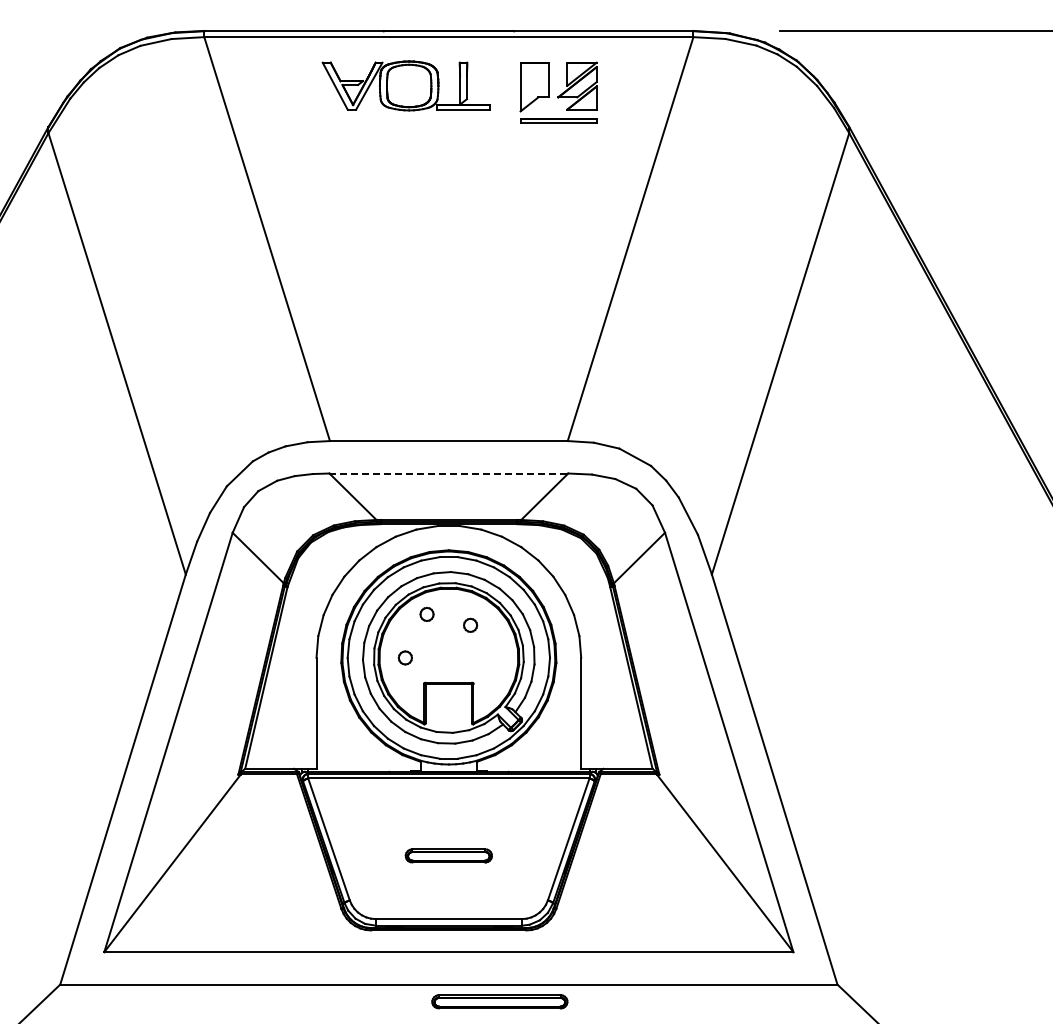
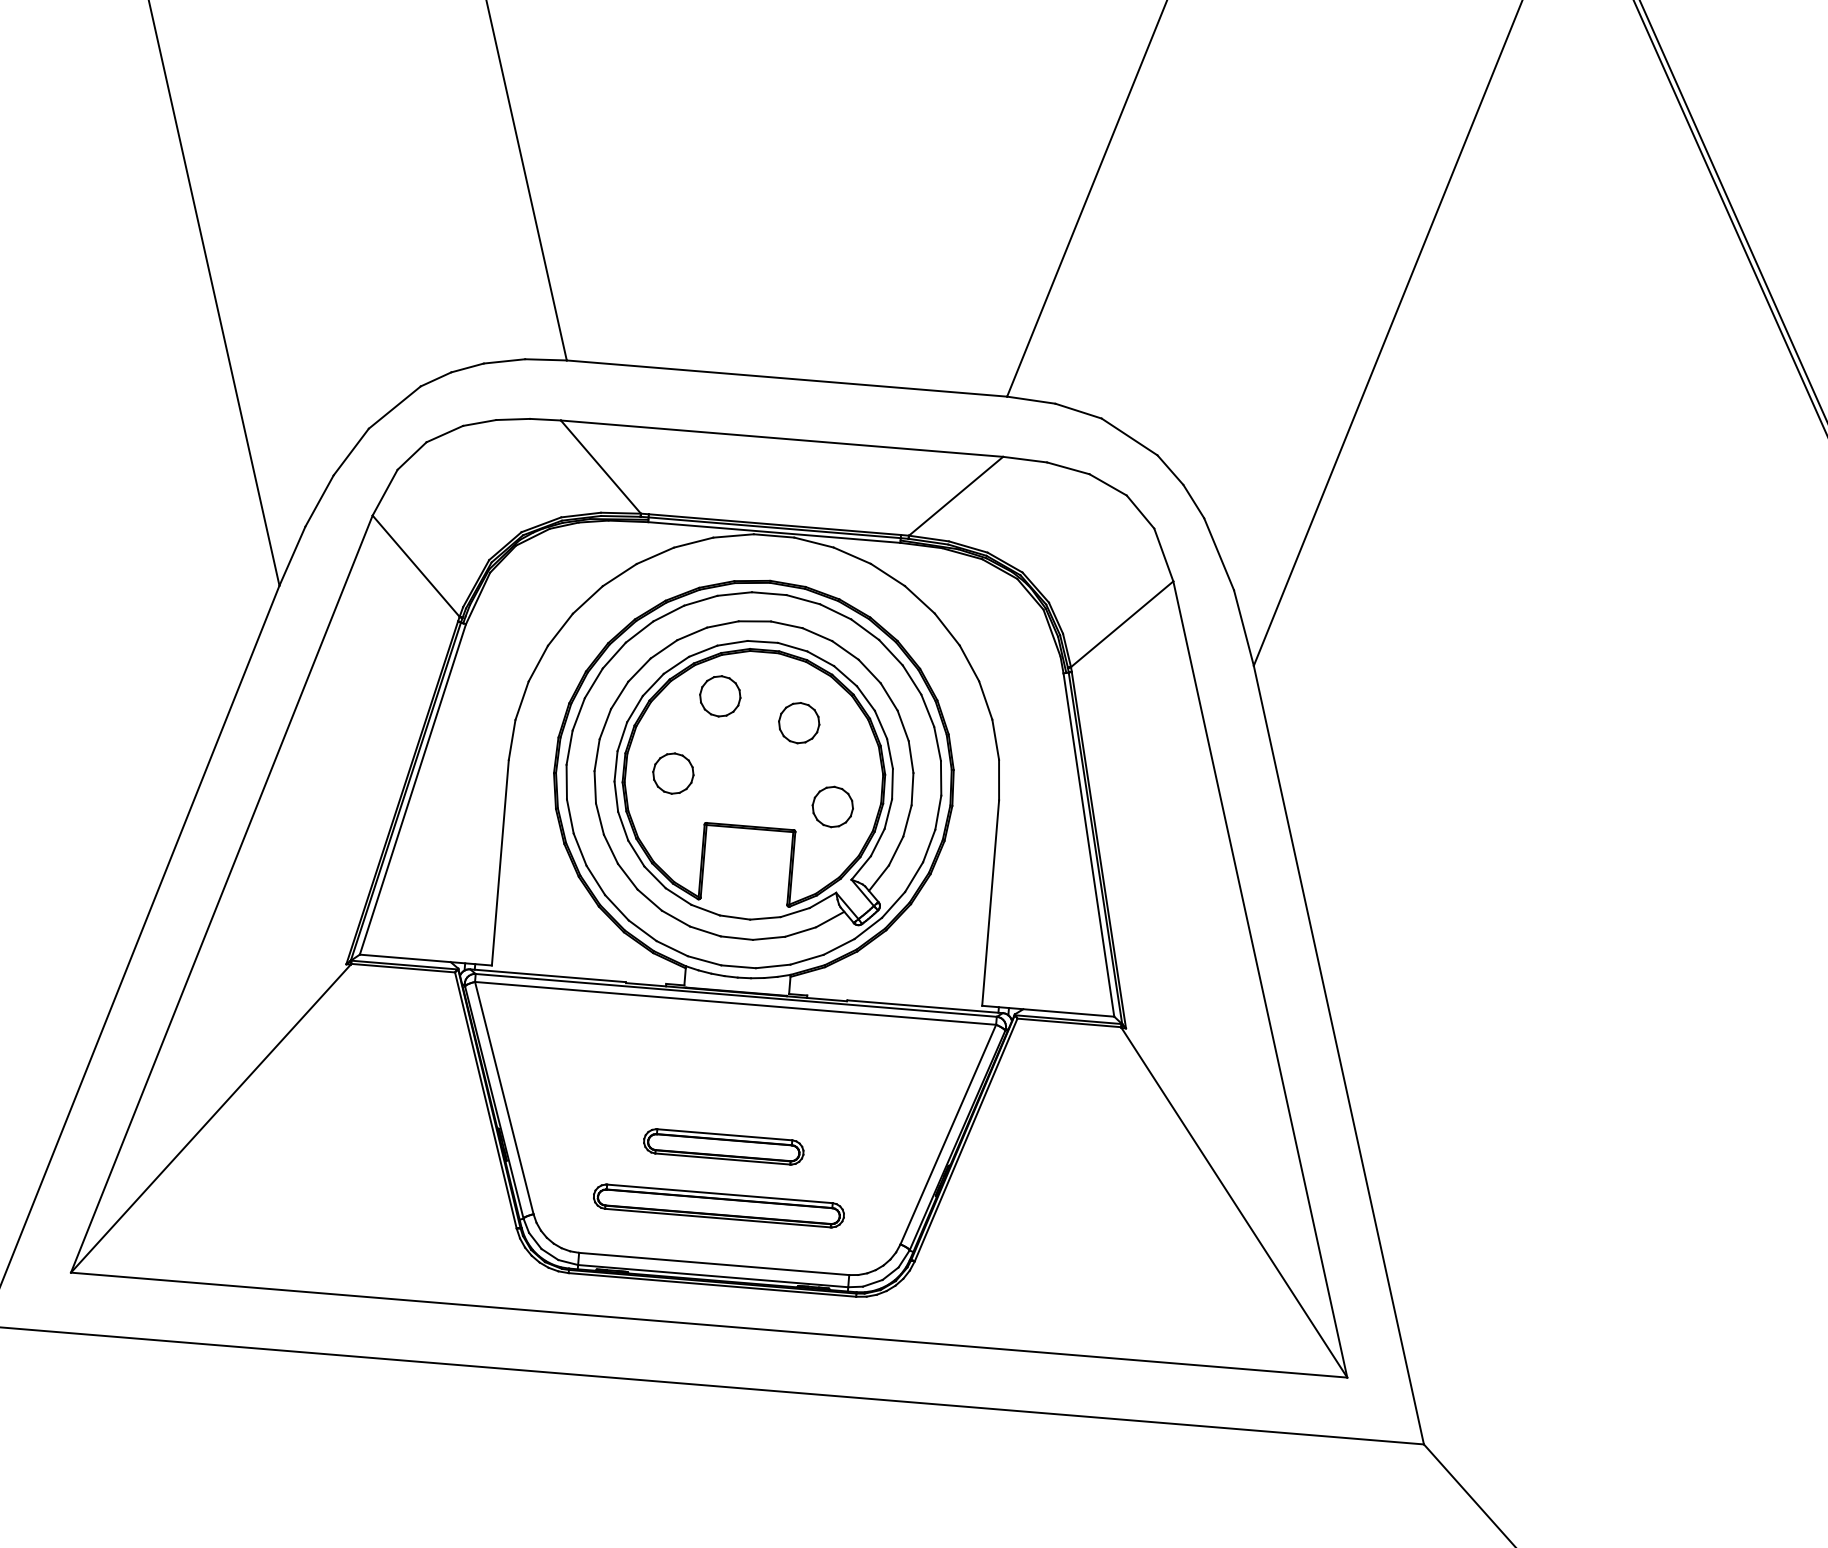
line: (449, 473) -> (783, 438), dashed -> solid
part: (426, 614) -> (719, 696), size x1.67
part: (470, 625) -> (798, 723), size x1.67
part: (405, 657) -> (673, 772), size x1.67
part: (492, 668) -> (833, 806), added
part: (499, 1001) -> (718, 1205), moved

